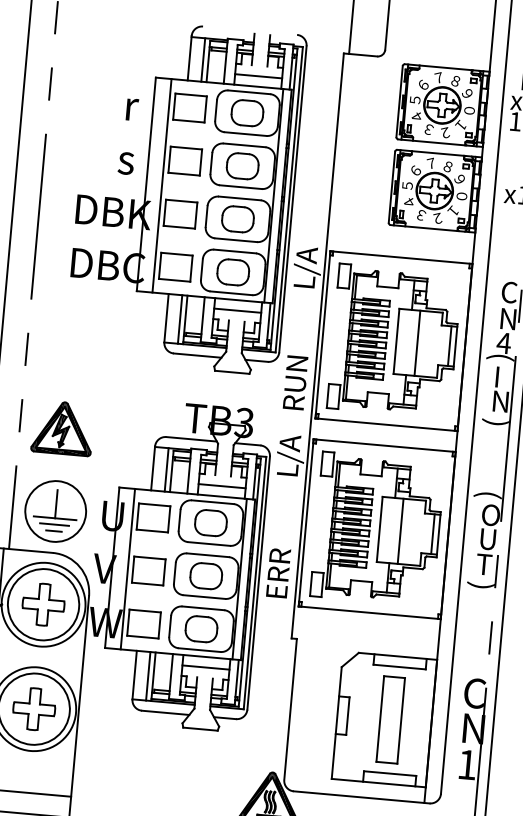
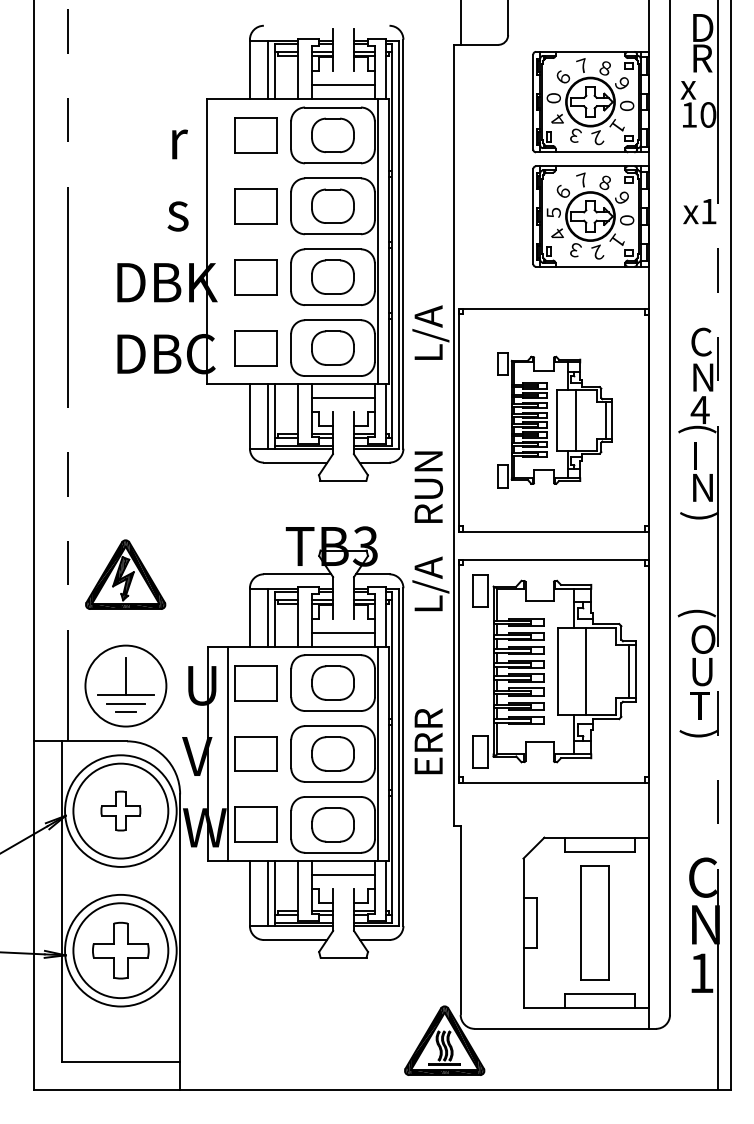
text: (414, 100) -> (553, 98), ５ -> ０
line: (162, 185) -> (228, 241), removed
part: (394, 341) -> (554, 420), size x0.7
part: (43, 604) -> (120, 810), size x0.7

